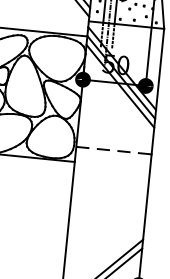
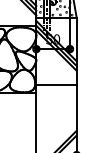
line: (115, 151) -> (57, 85), dashed -> solid

